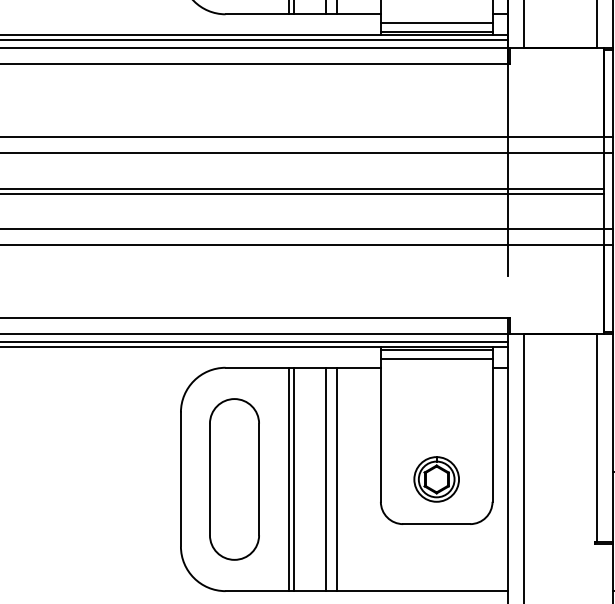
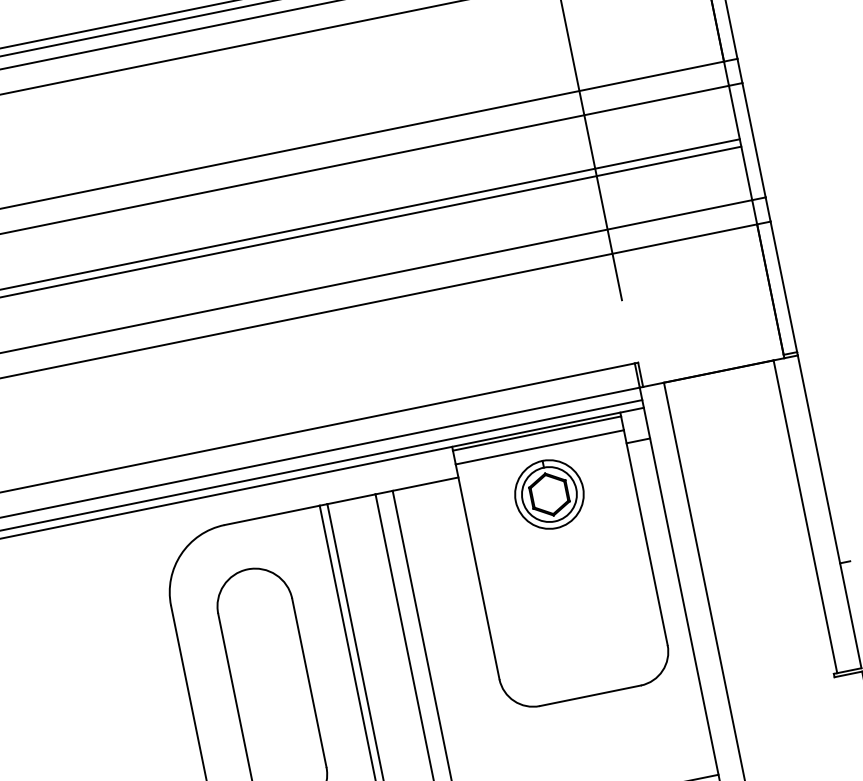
part: (436, 479) -> (549, 494), moved

